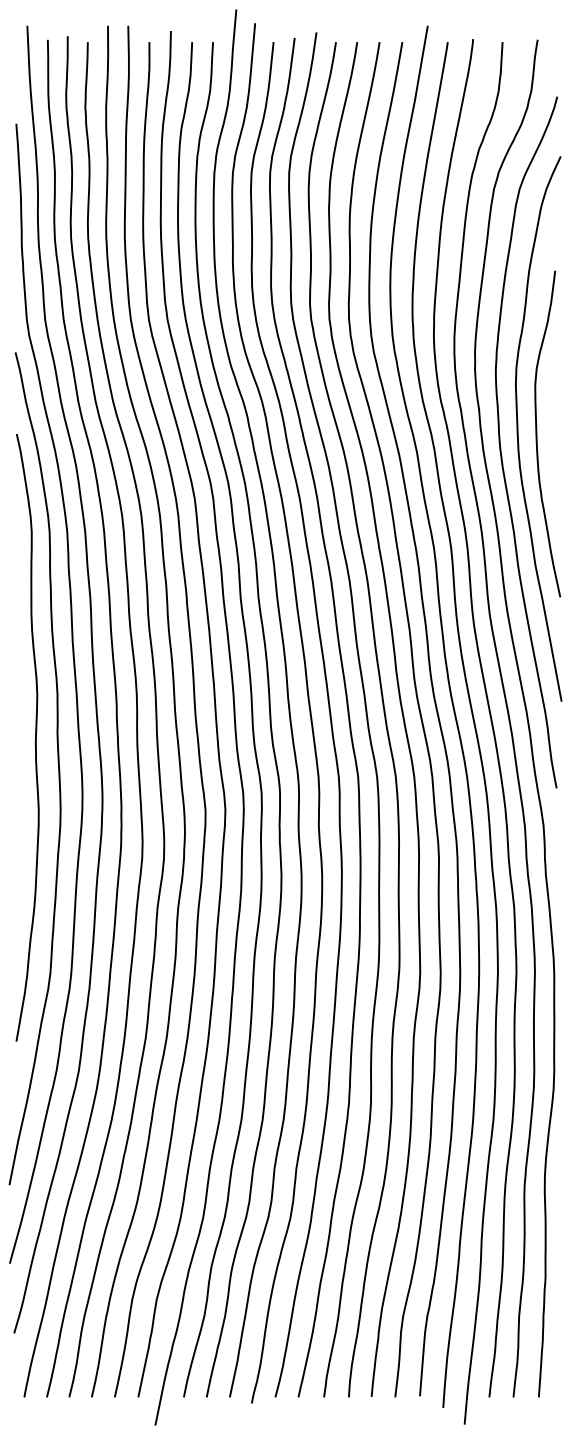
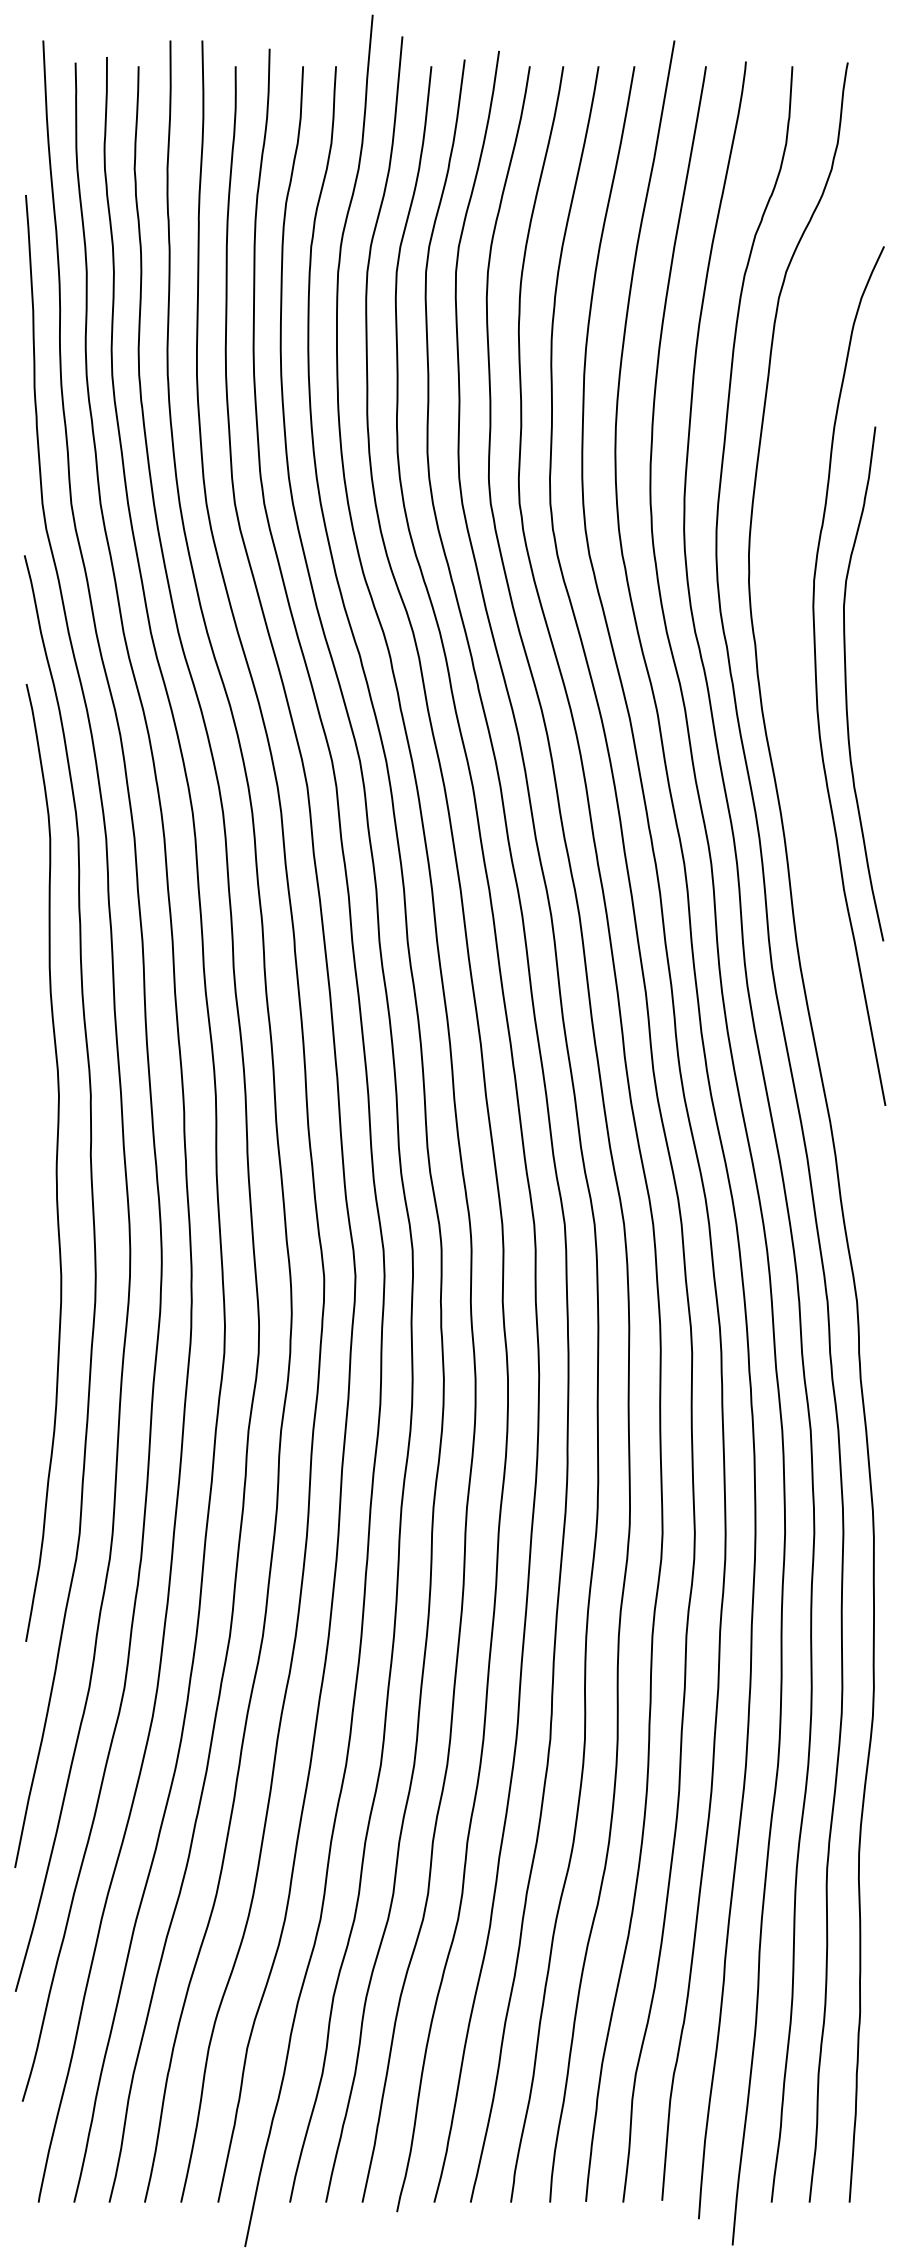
curve: (501, 447) -> (790, 705), removed

